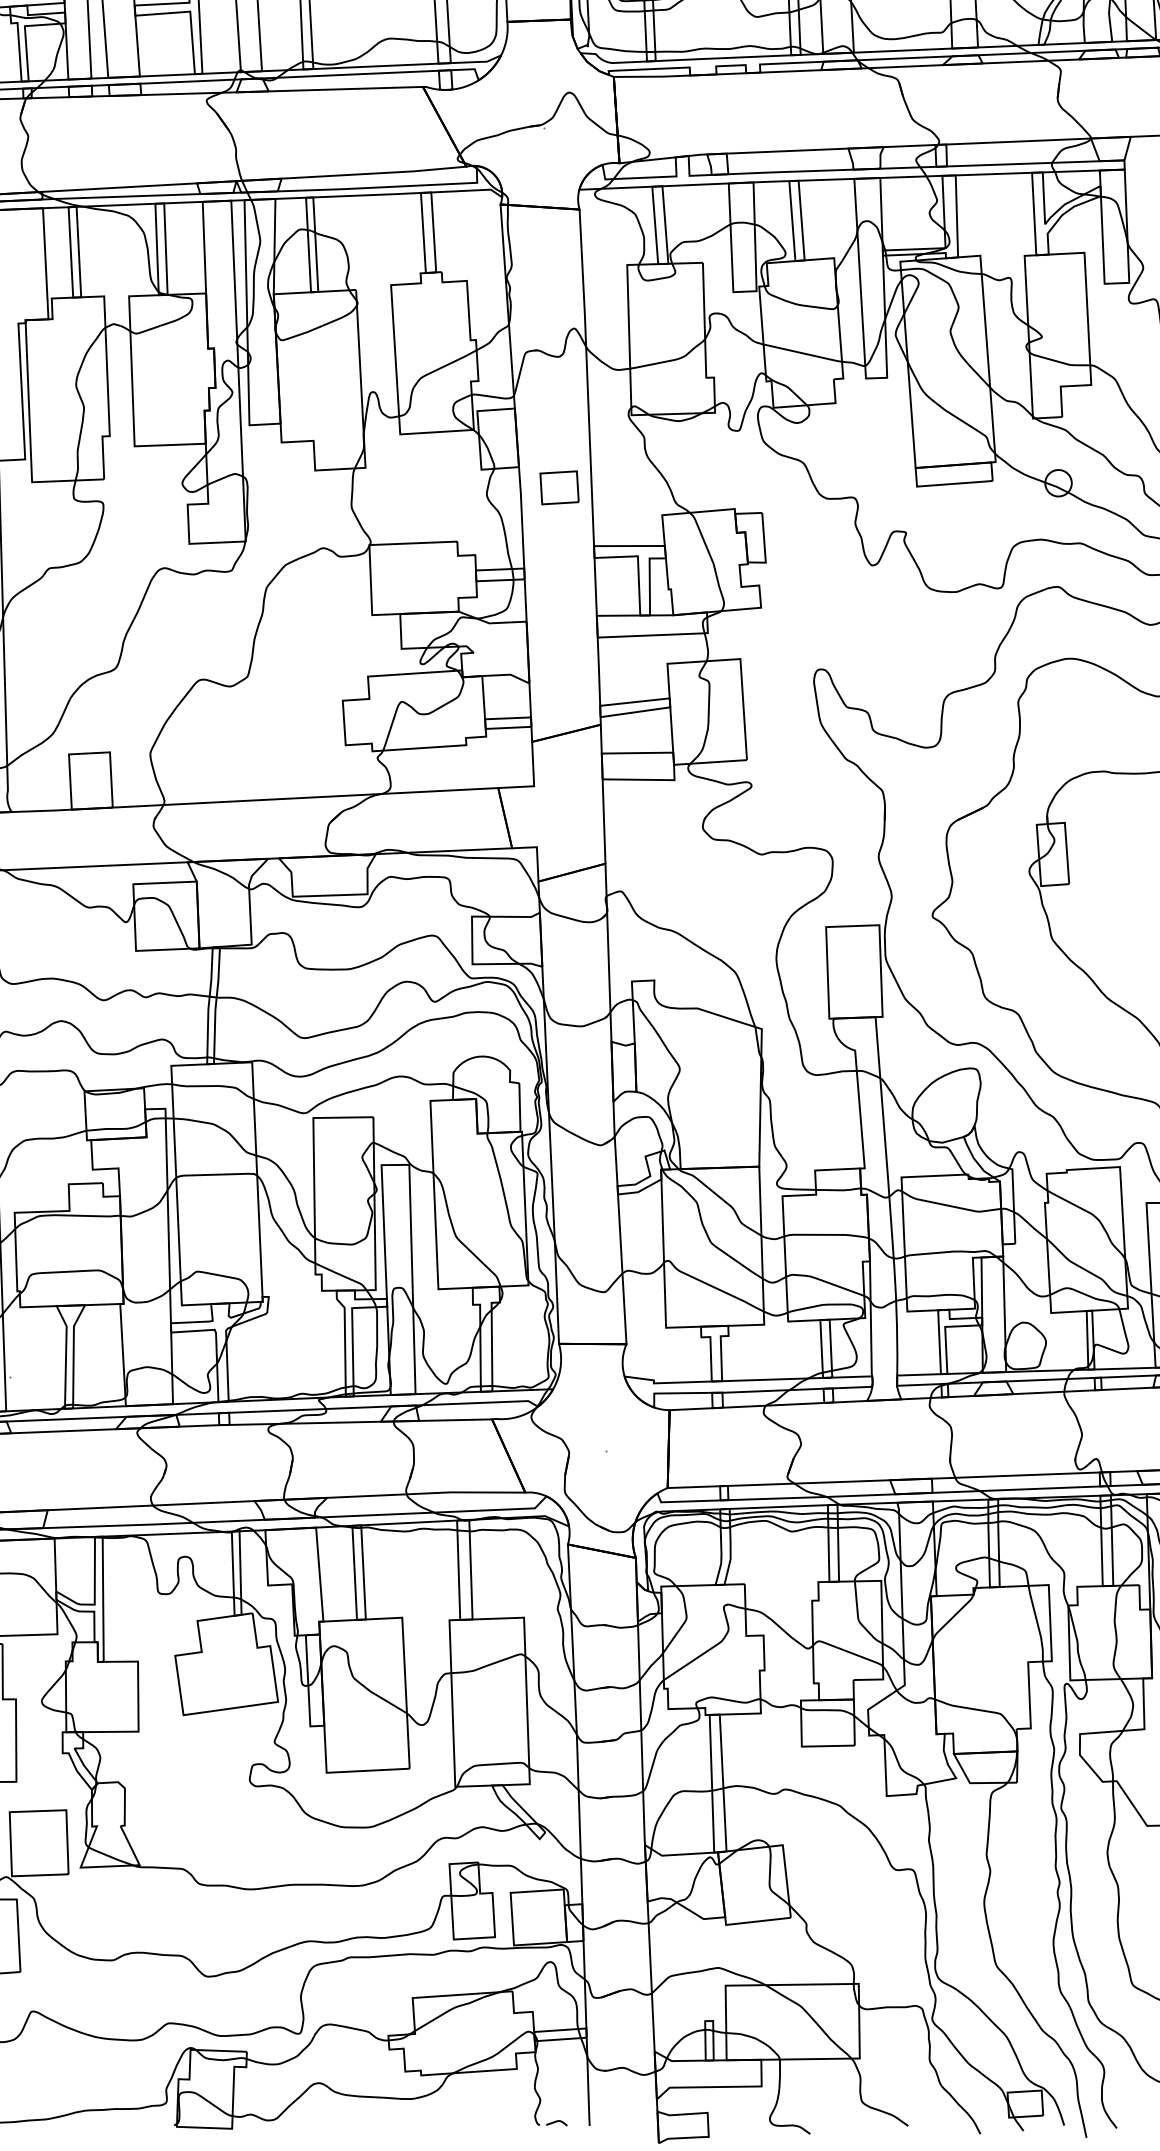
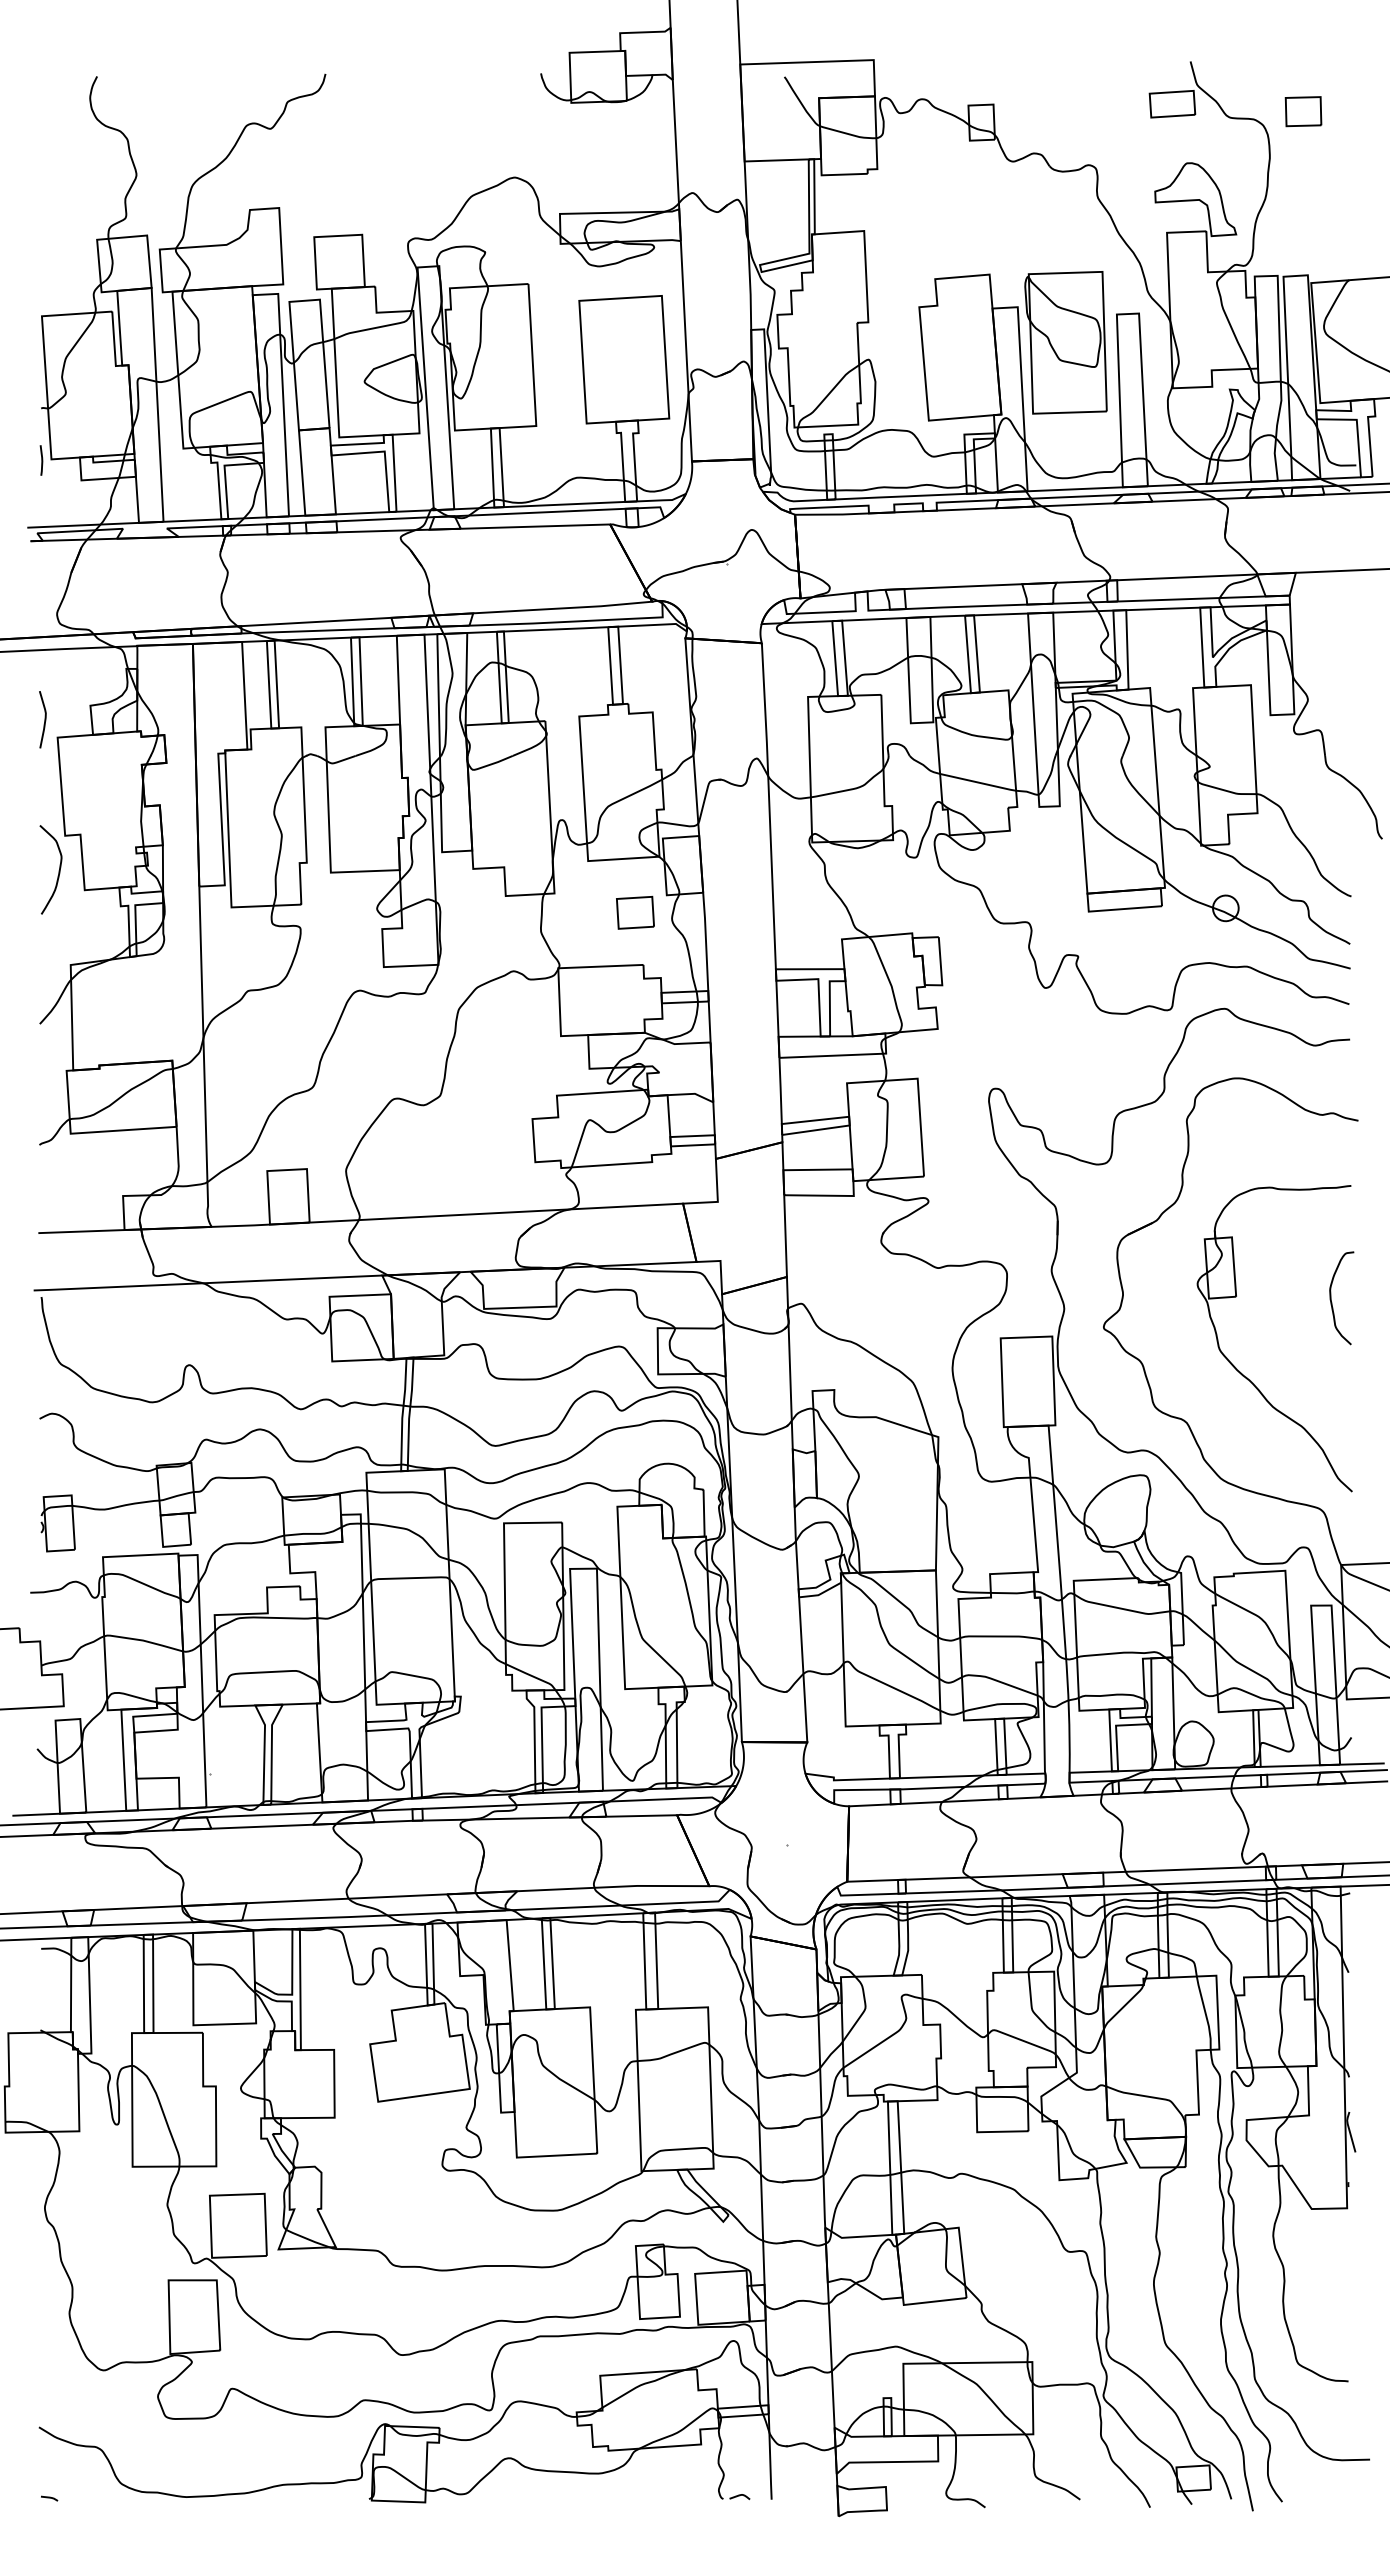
part: (559, 487) -> (635, 912), moved

